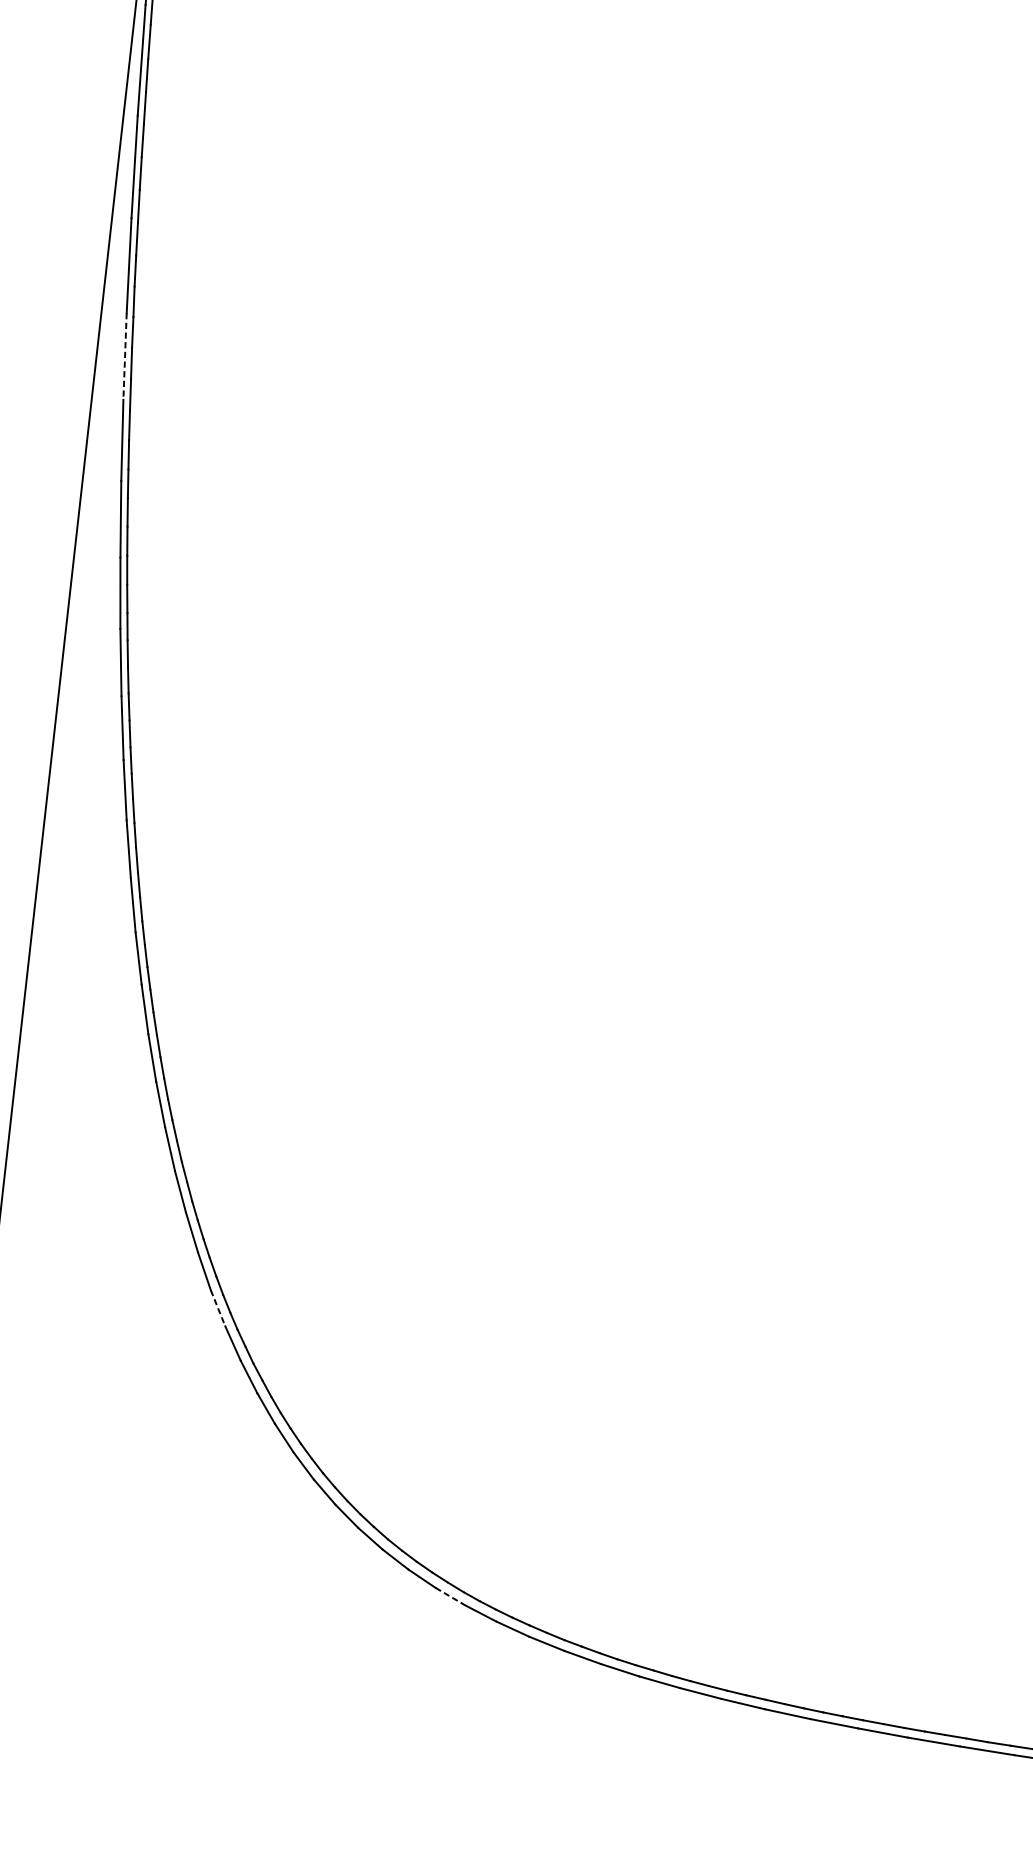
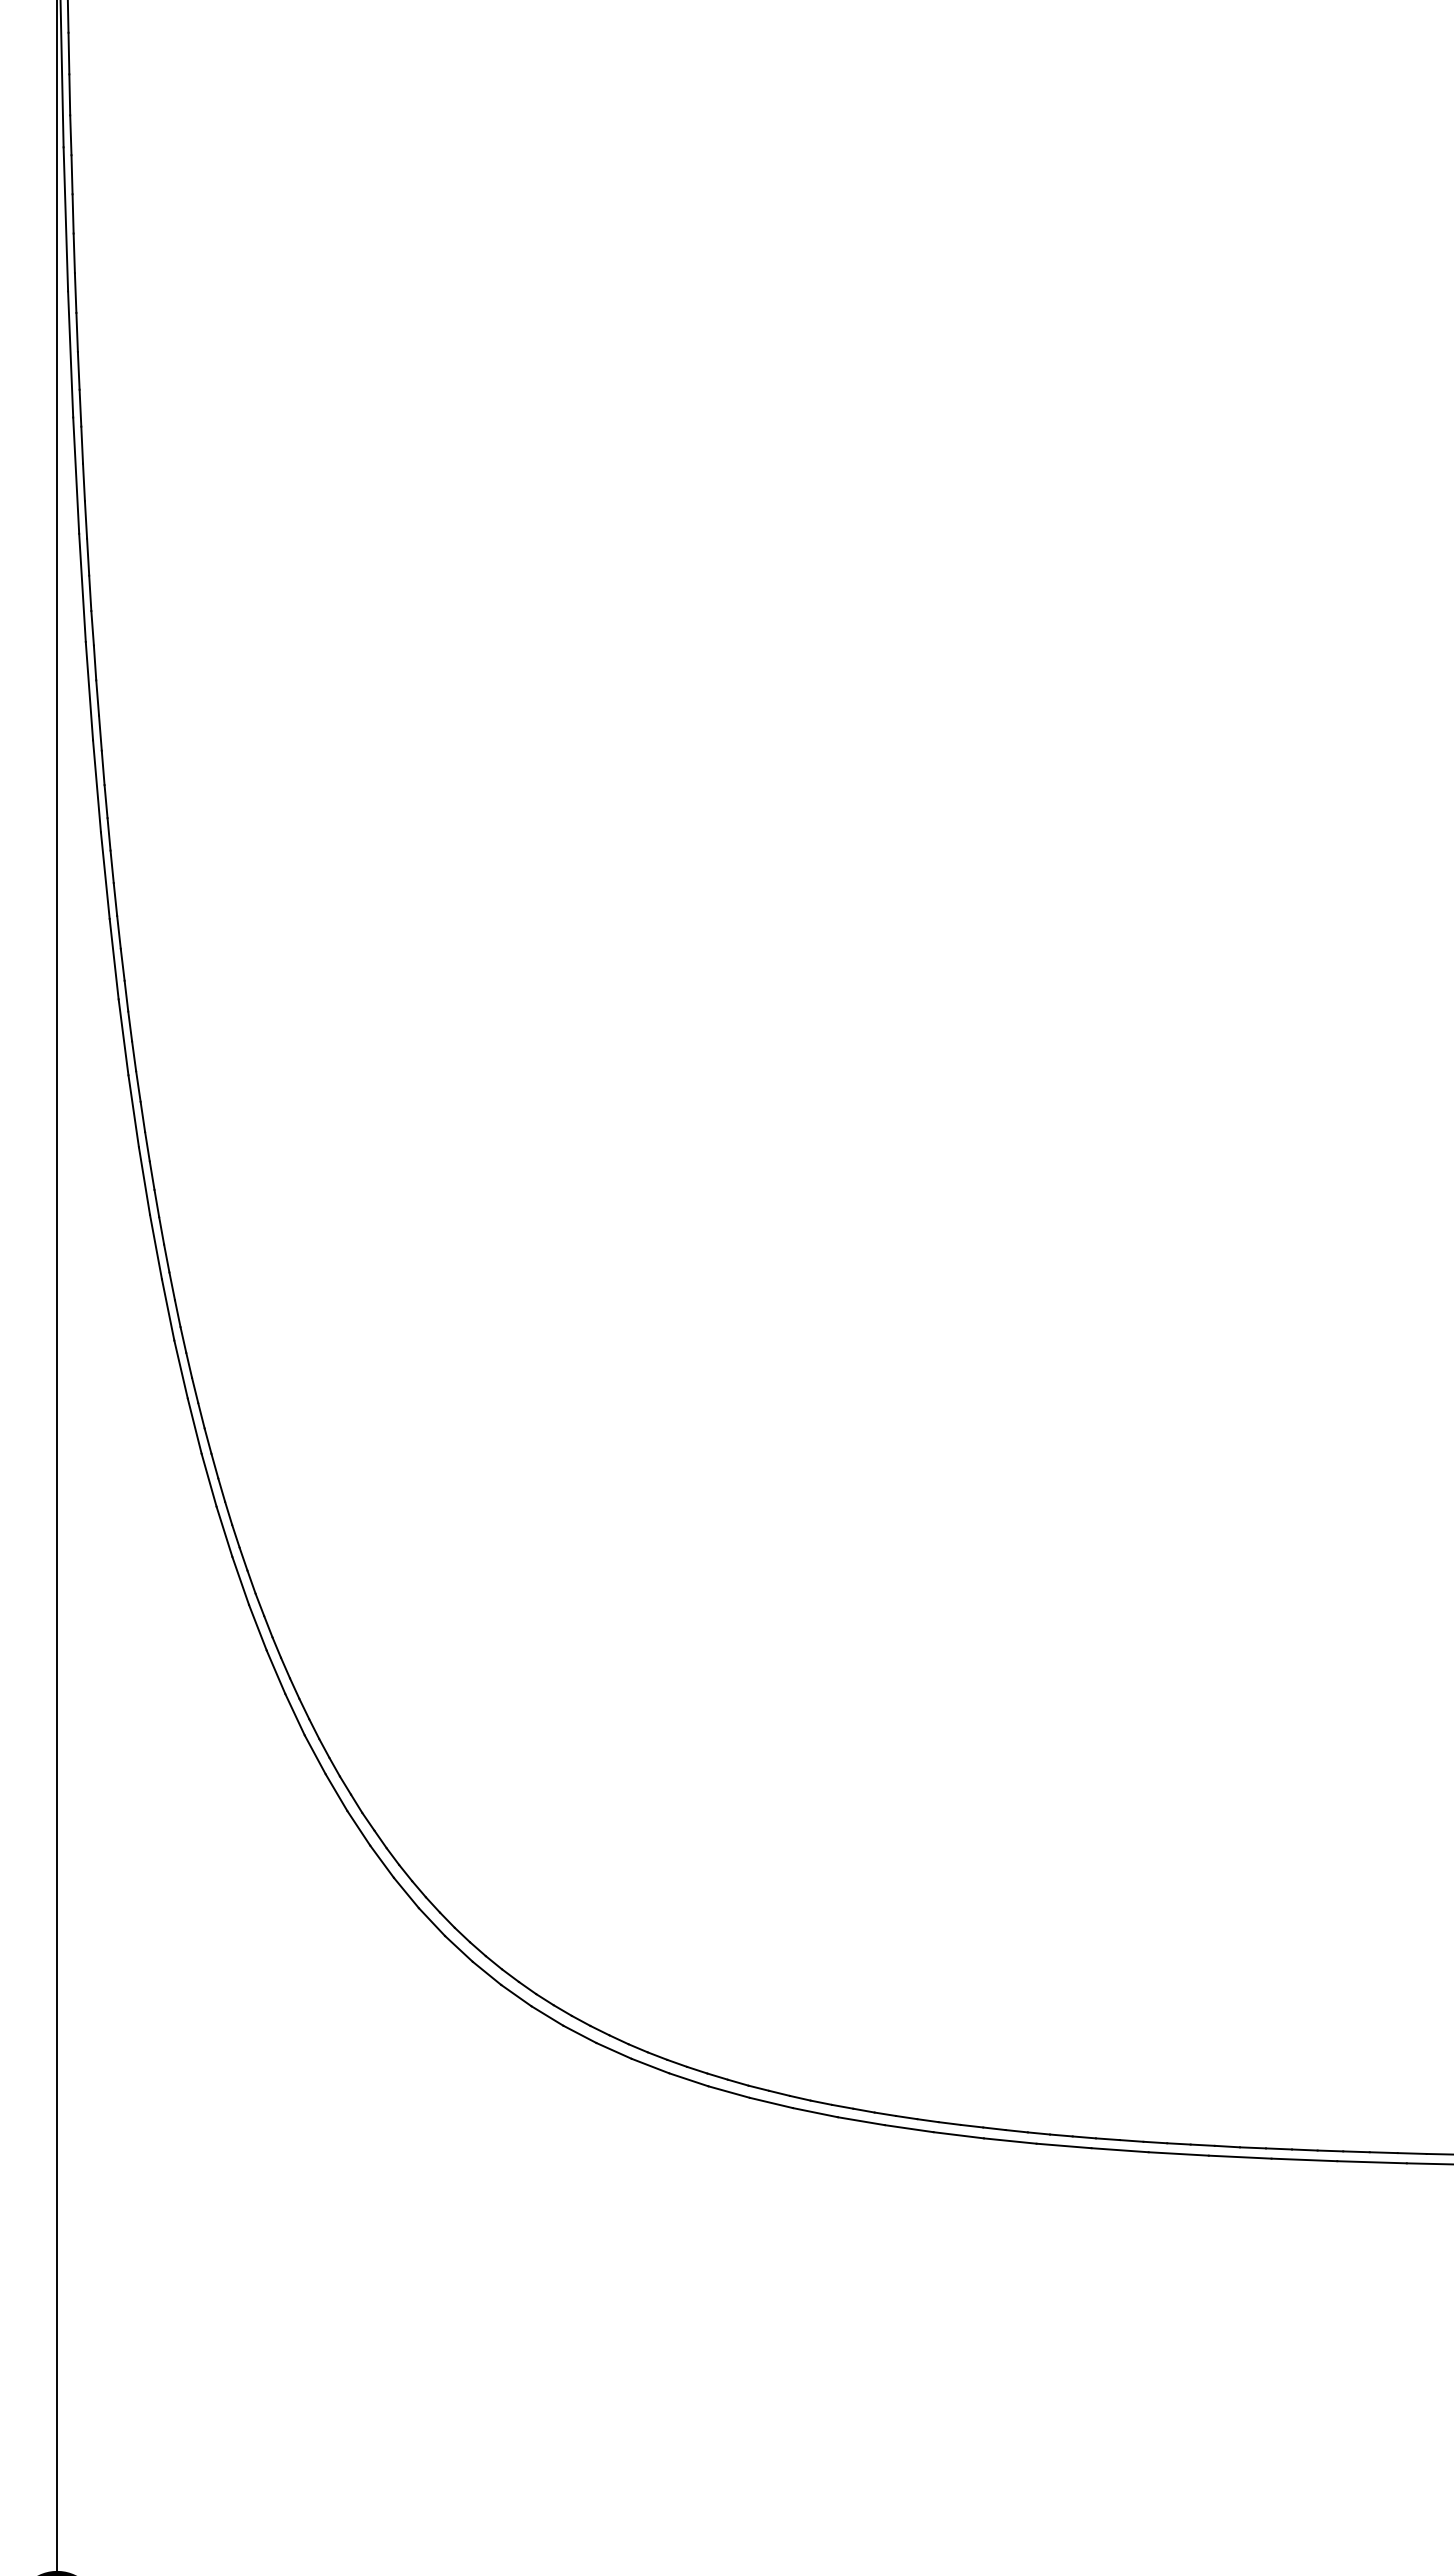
line: (125, 356) -> (89, 691), dashed -> solid
line: (218, 1309) -> (315, 1755), dashed -> solid
line: (450, 1597) -> (614, 2051), dashed -> solid

